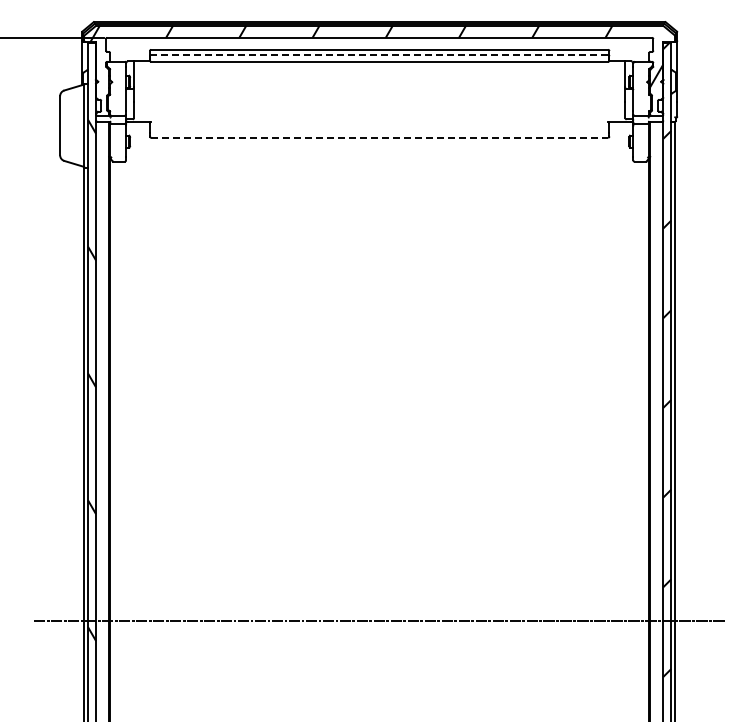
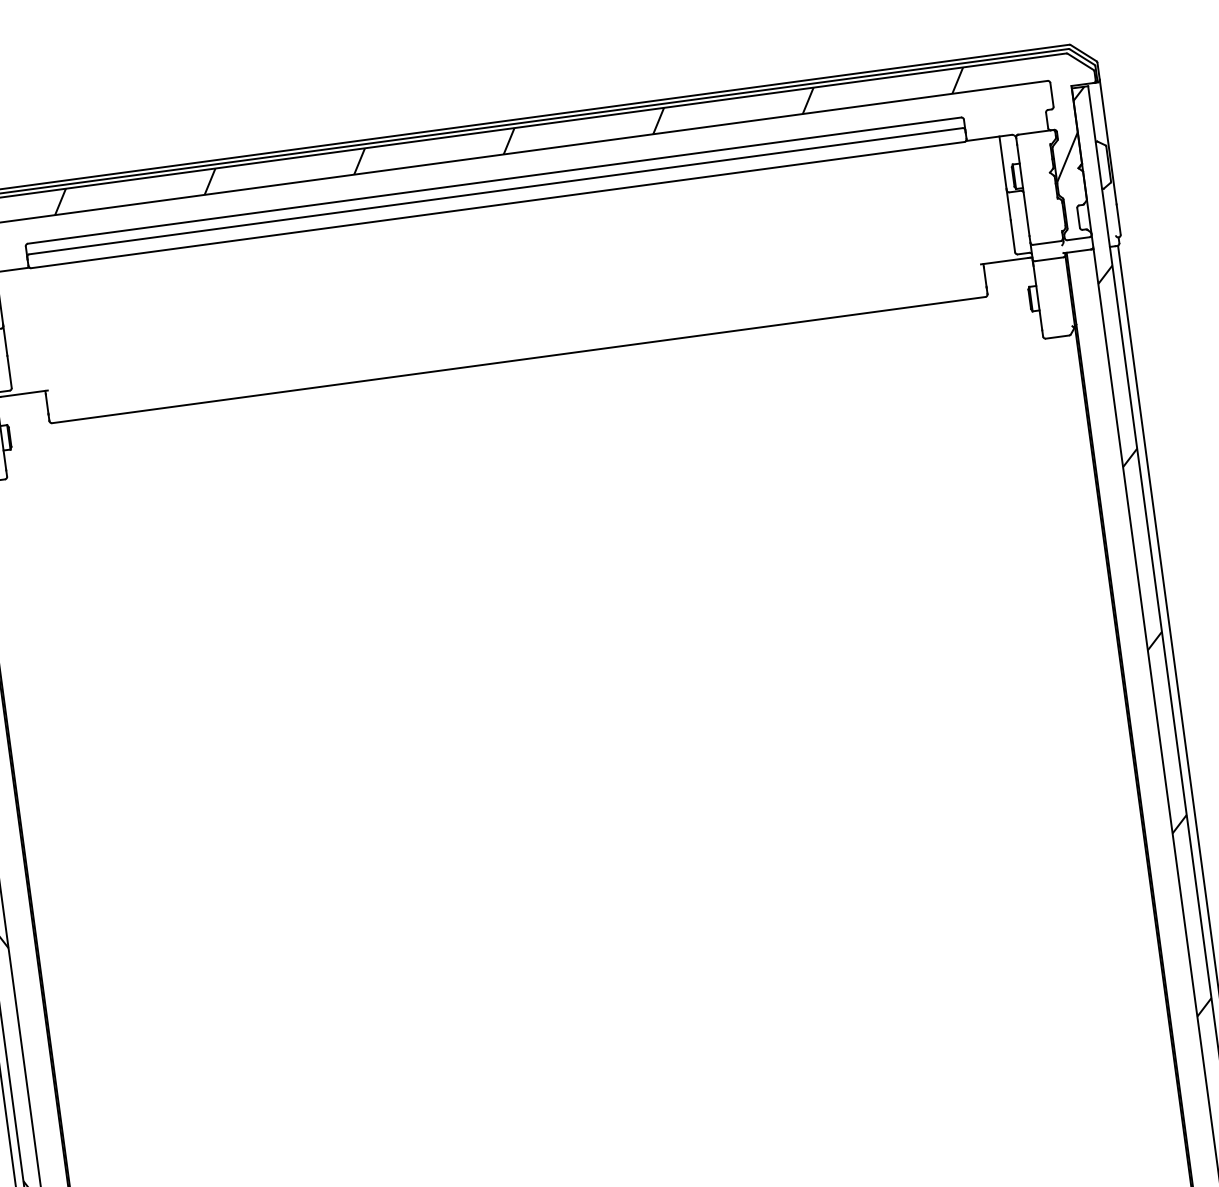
line: (379, 55) -> (495, 192), dashed -> solid
line: (379, 137) -> (518, 359), dashed -> solid

